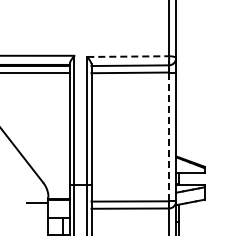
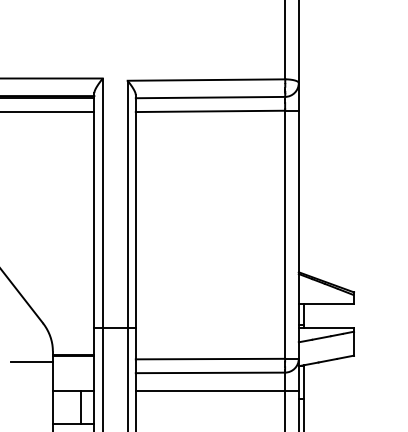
line: (128, 56) -> (207, 79), dashed -> solid
line: (169, 137) -> (286, 235), dashed -> solid
line: (133, 218) -> (216, 391), added

